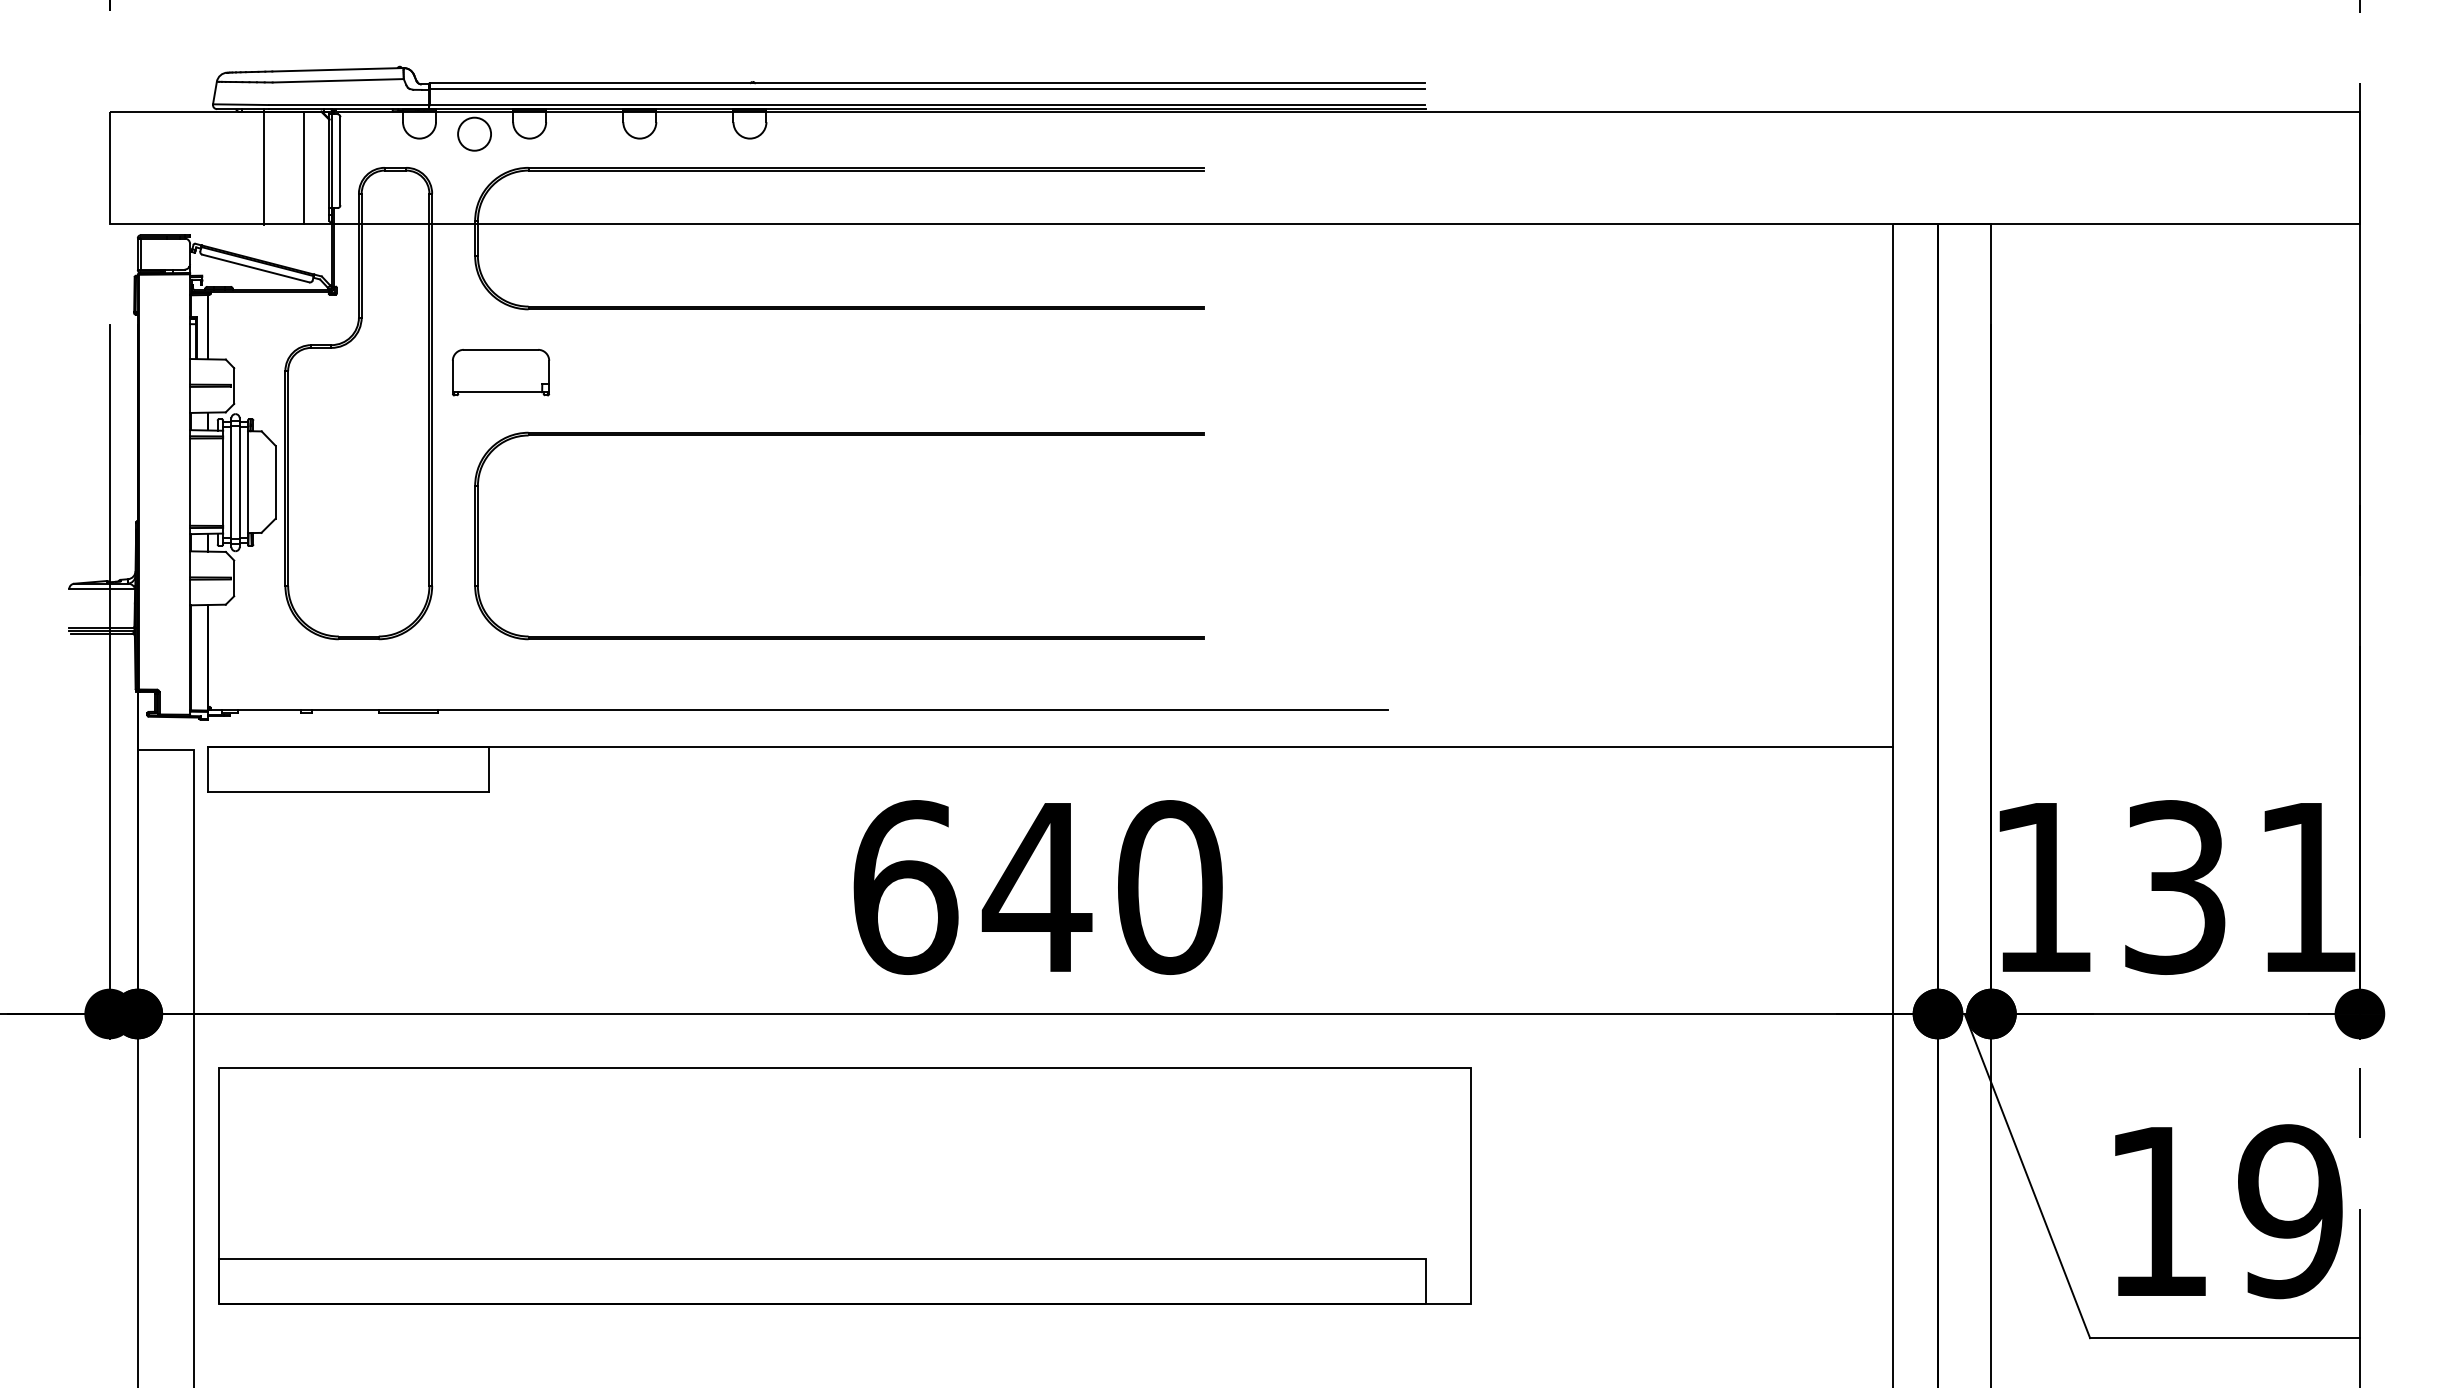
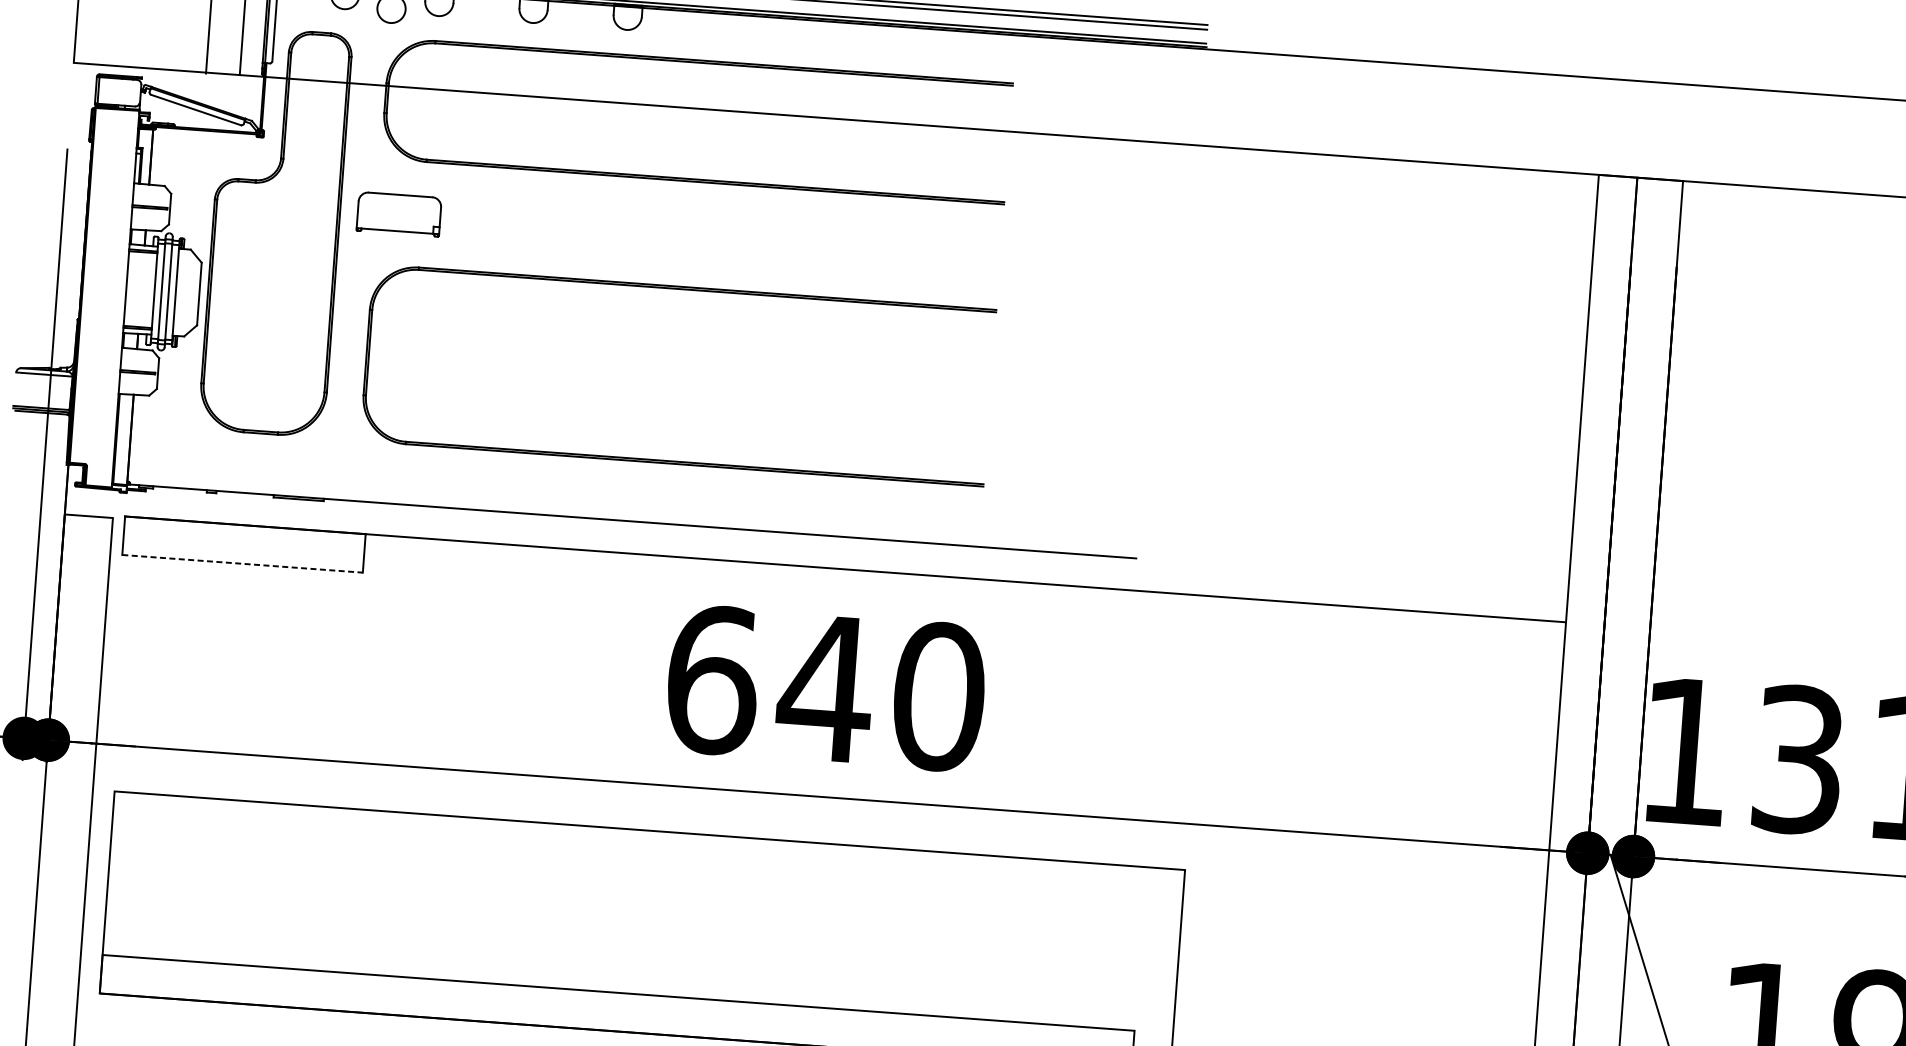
line: (348, 792) -> (242, 563), solid -> dashed

